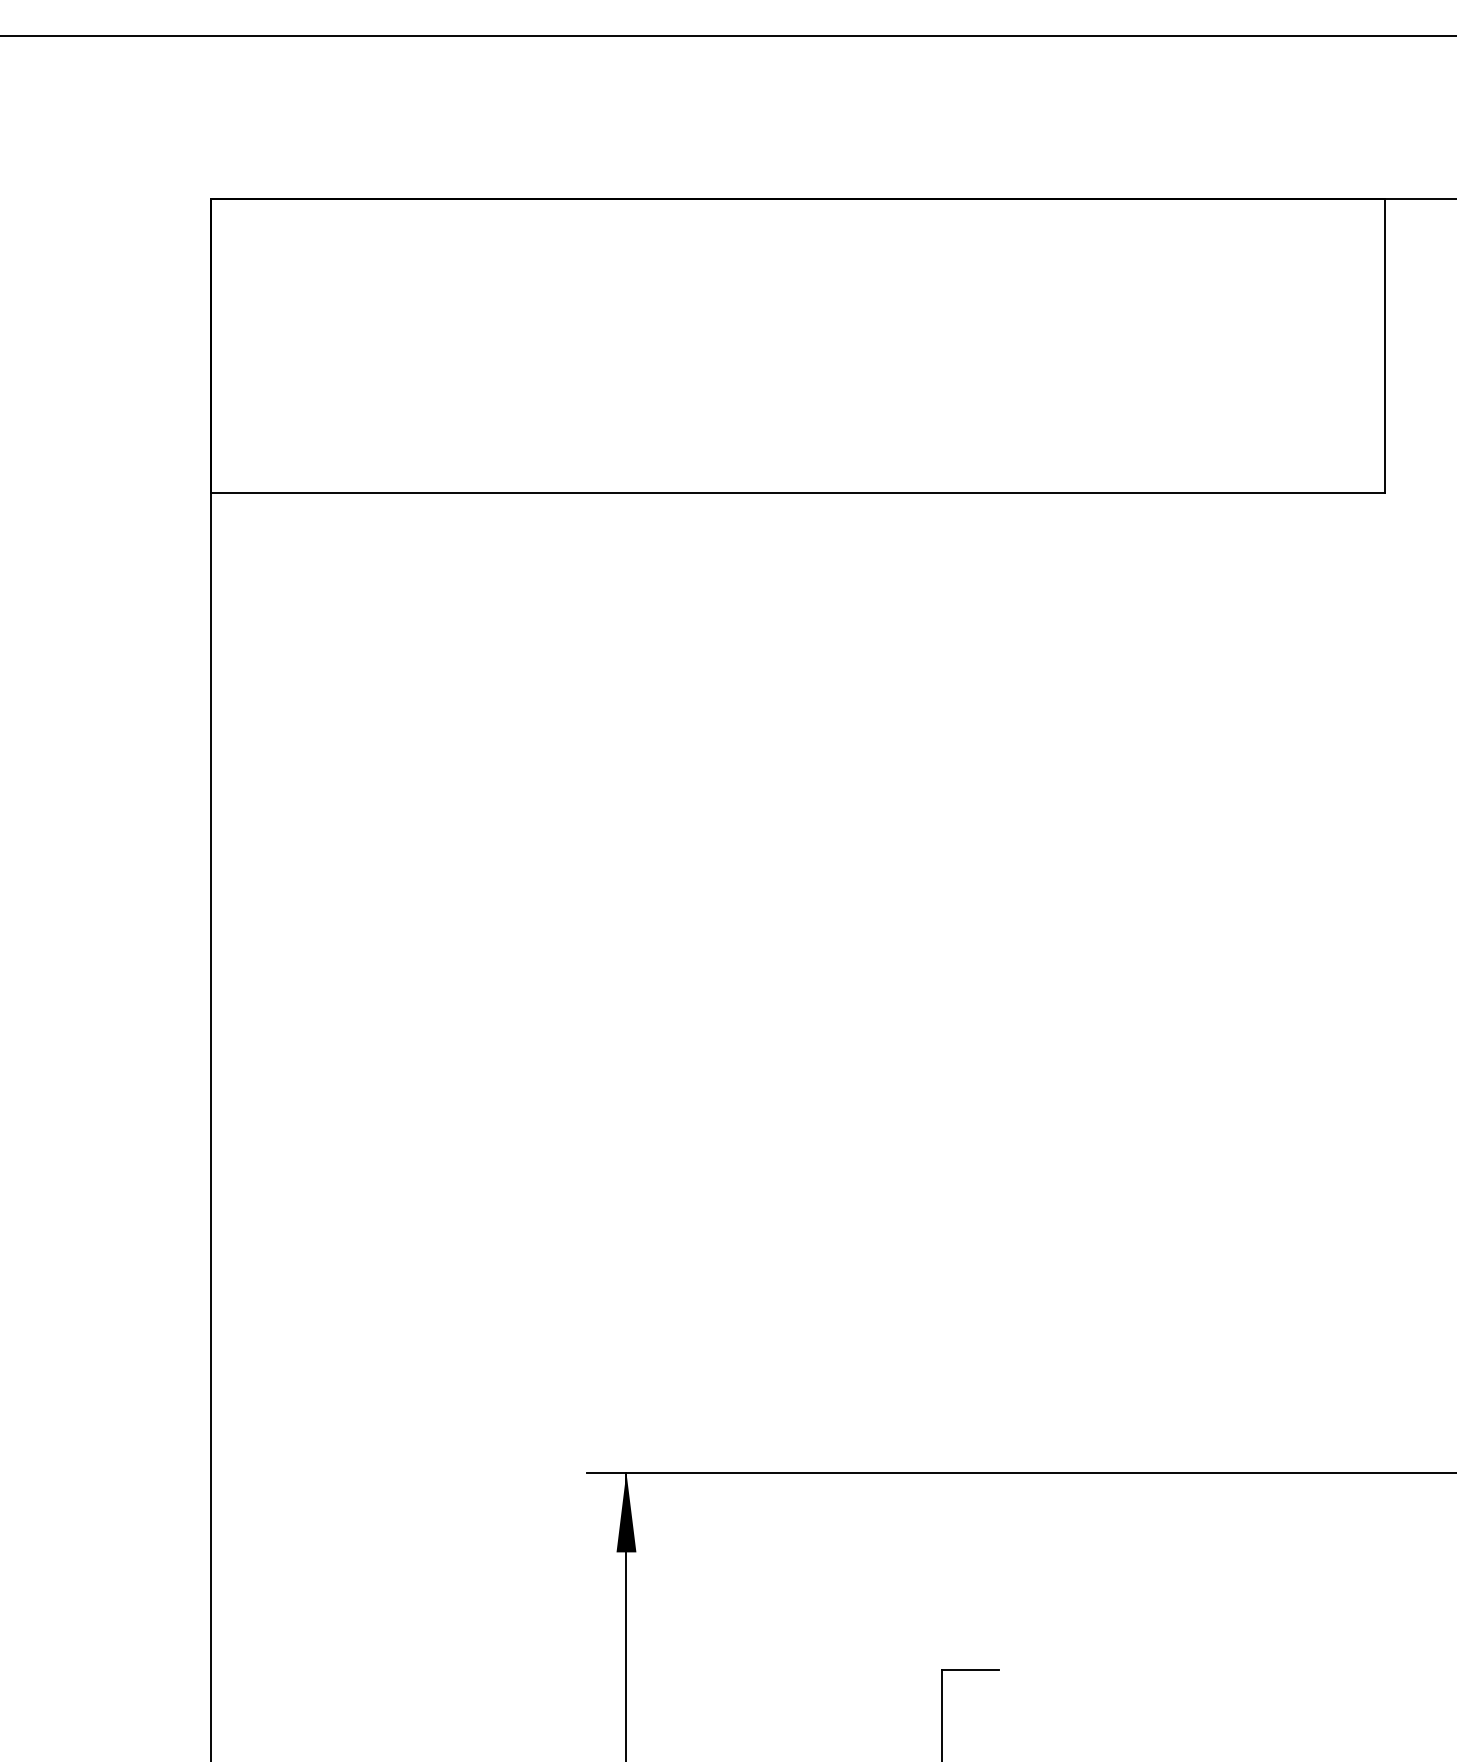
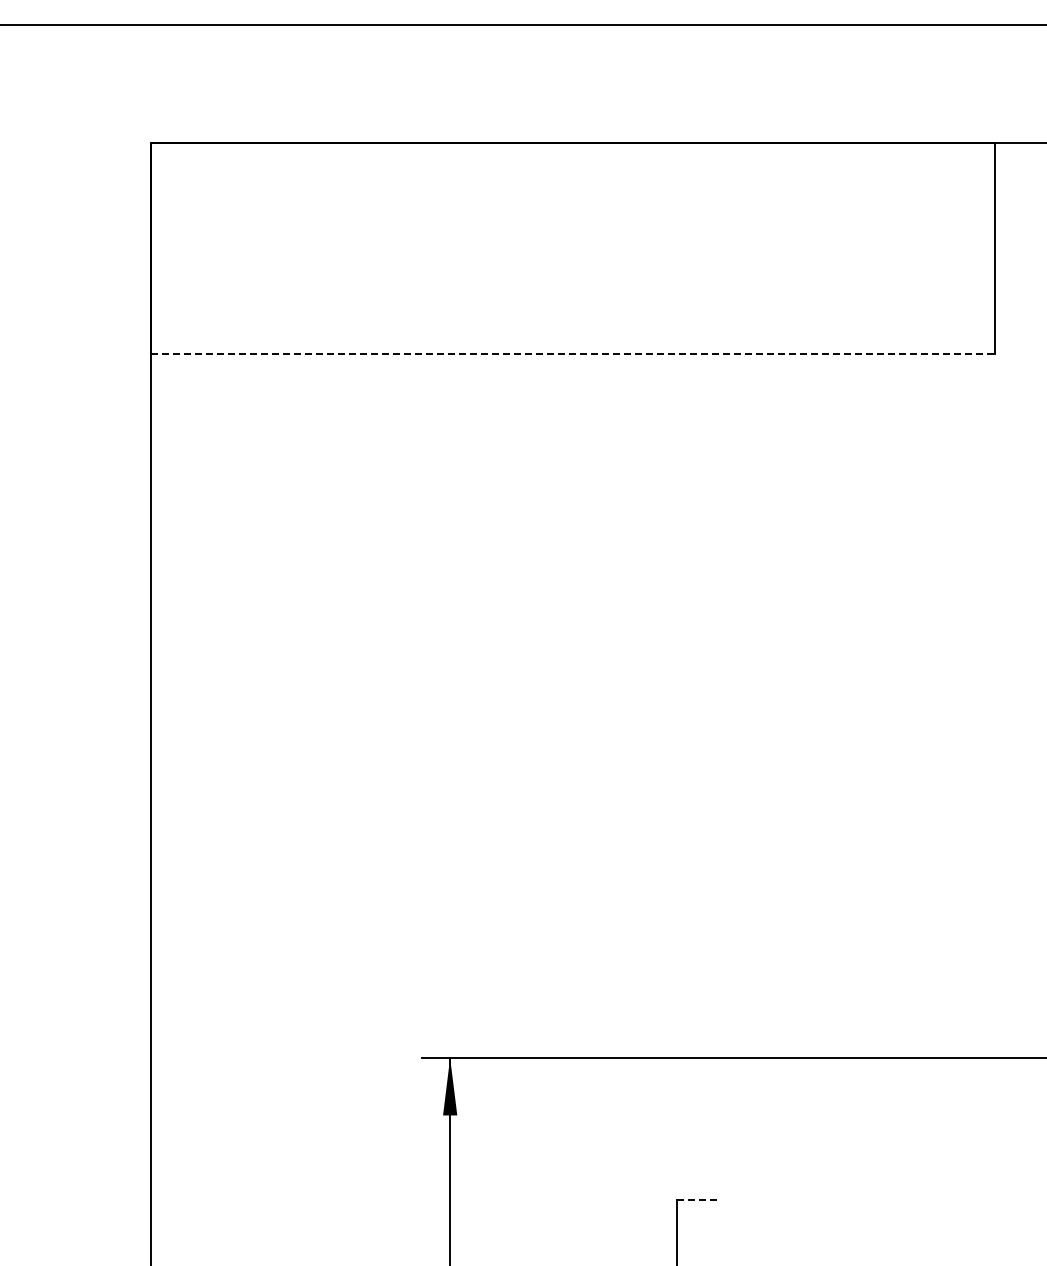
line: (798, 493) -> (573, 354), solid -> dashed
line: (970, 1669) -> (697, 1199), solid -> dashed

